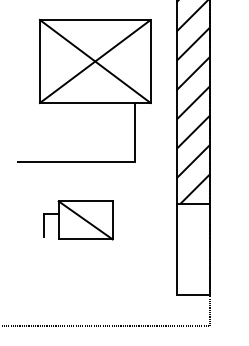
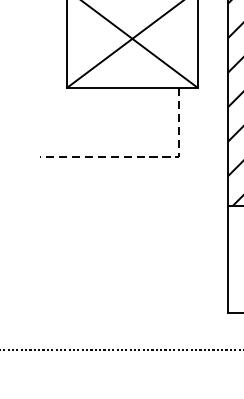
line: (105, 162) -> (144, 157), solid -> dashed
part: (78, 220) -> (112, 225), removed

